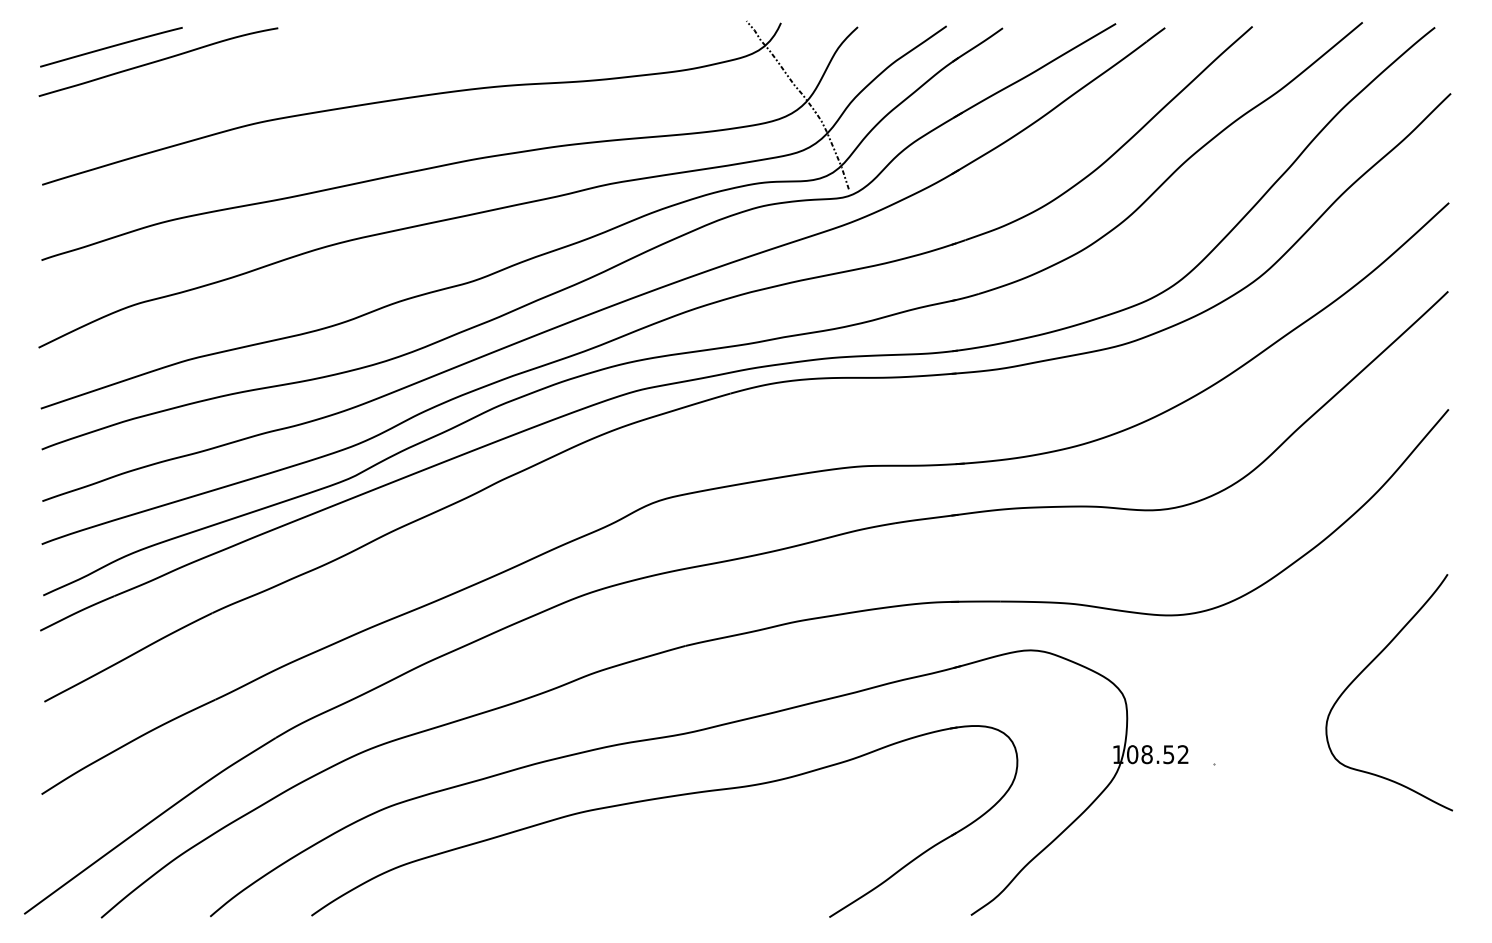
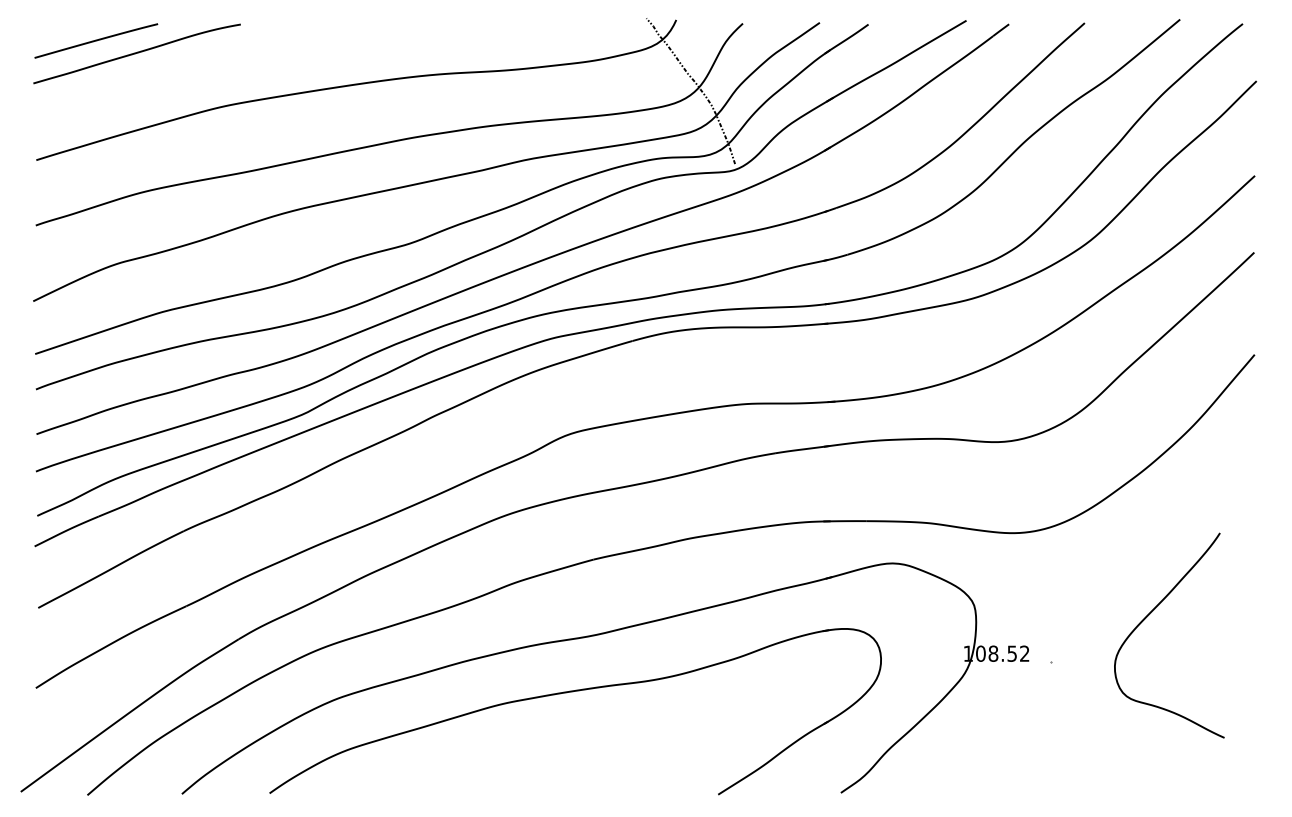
curve: (1365, 669) -> (1148, 615), moved

